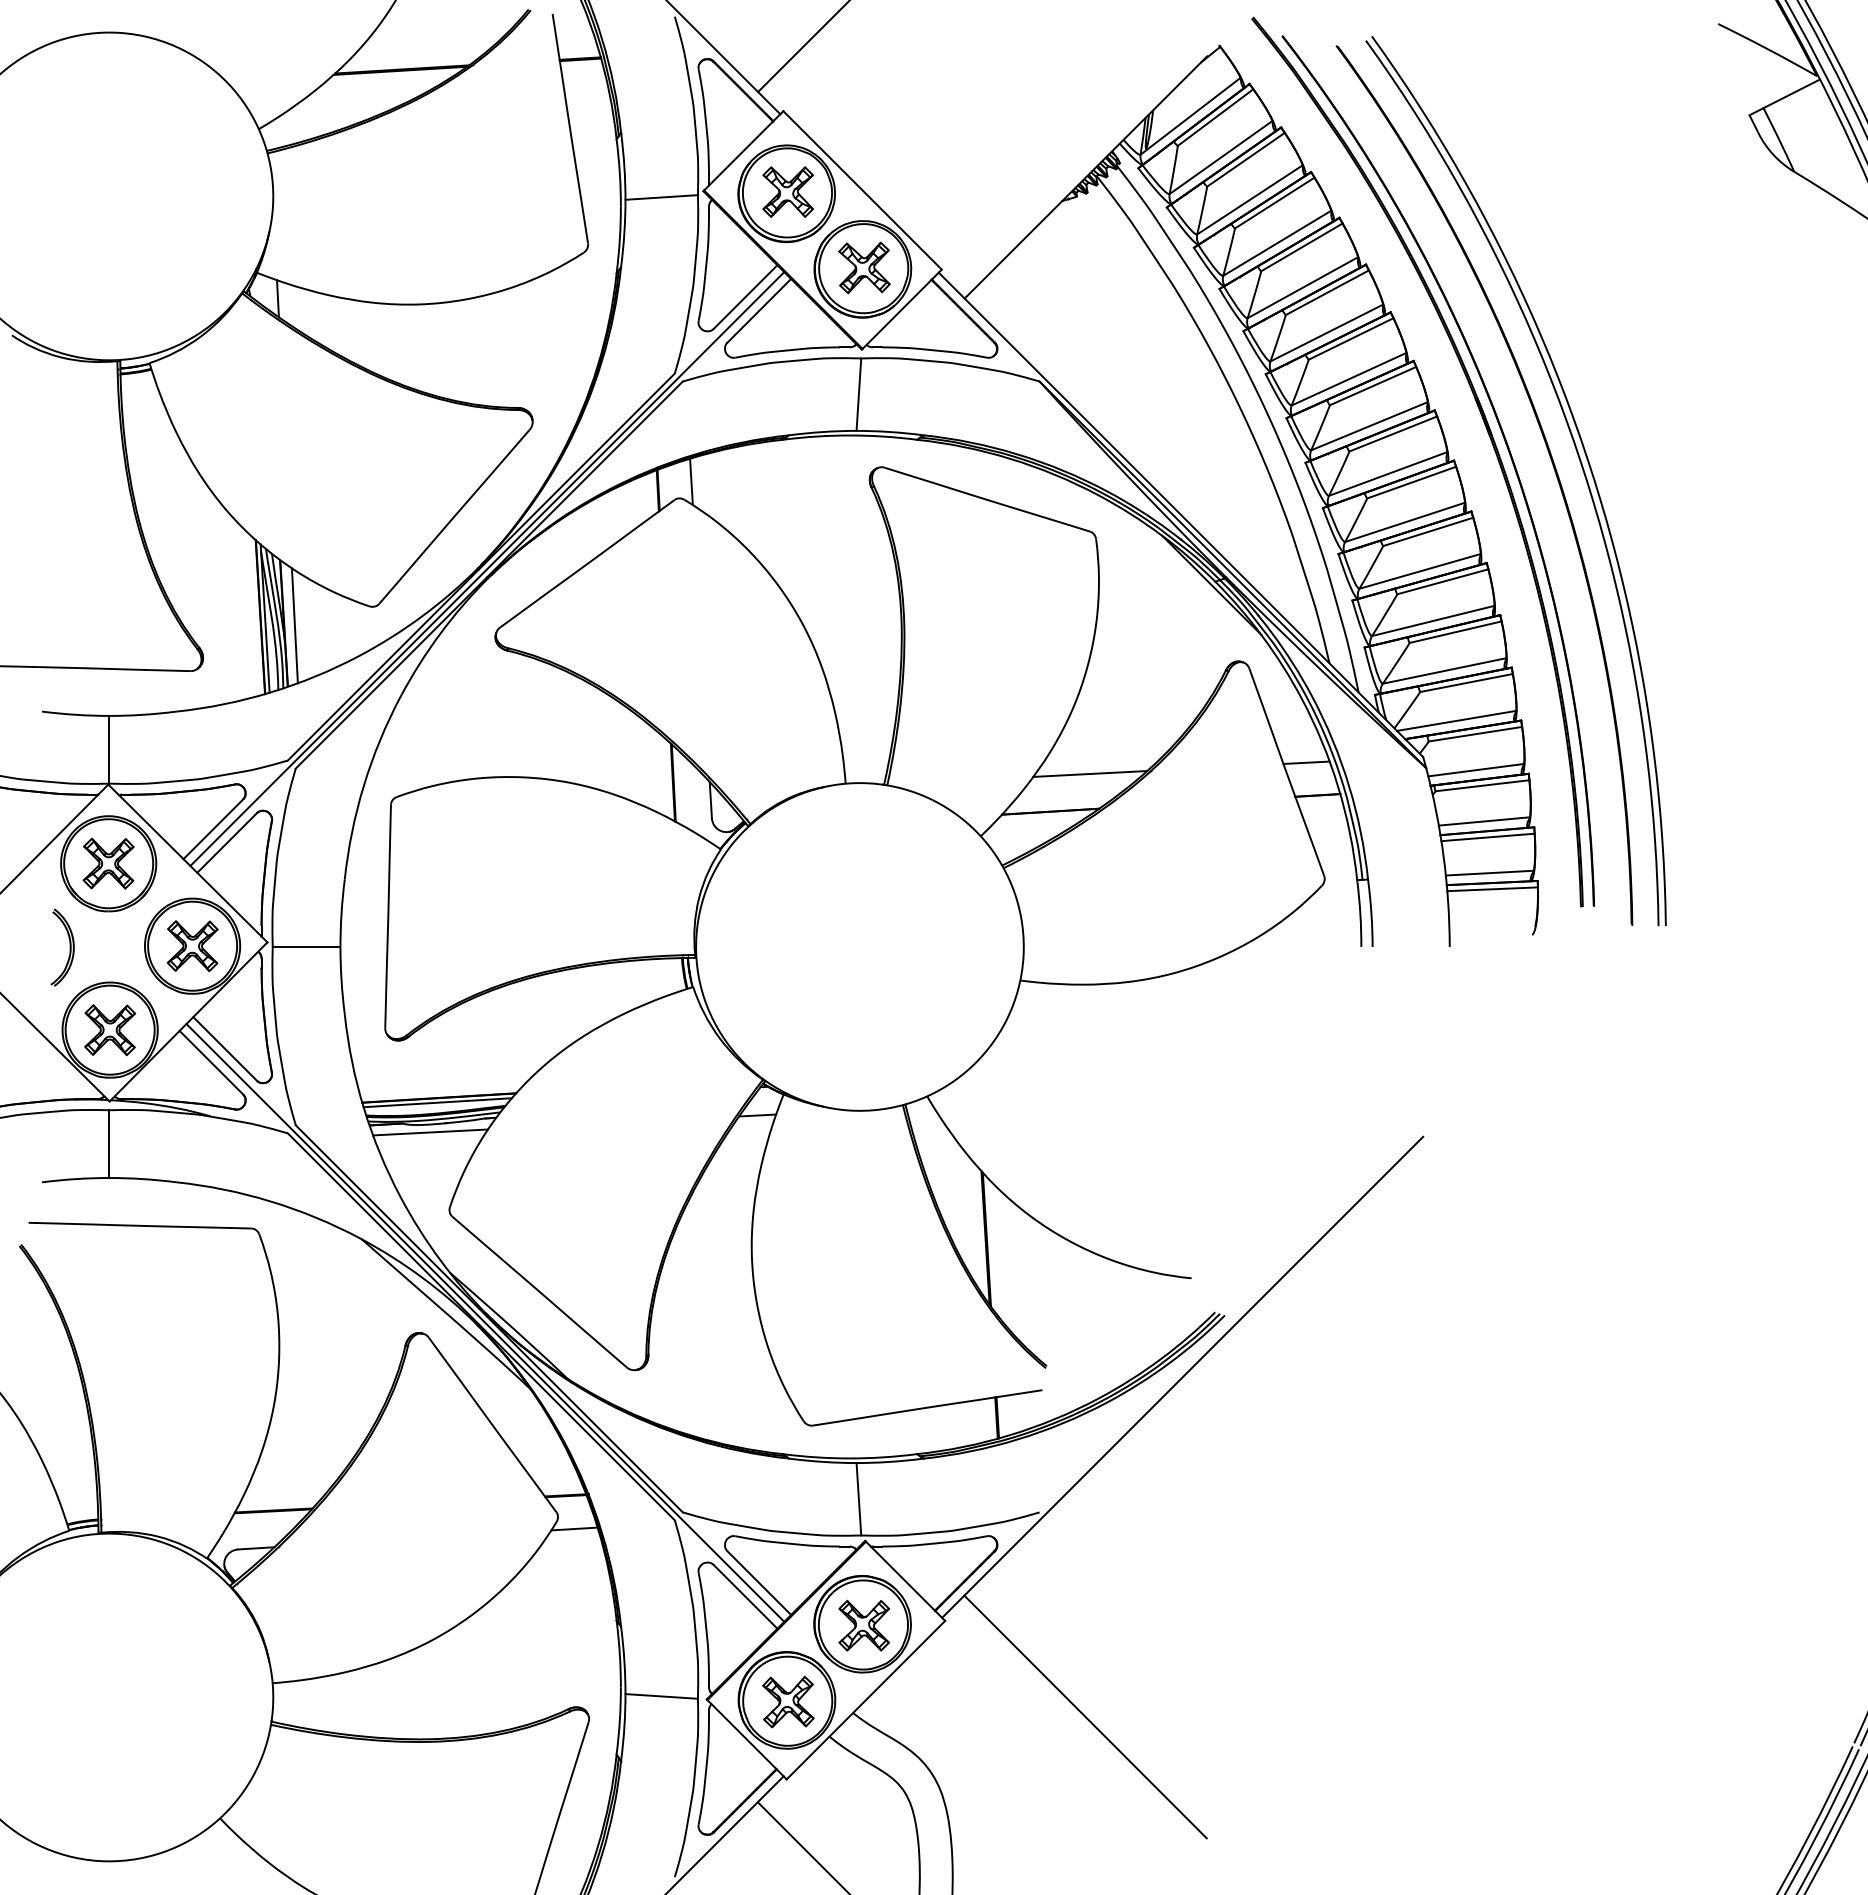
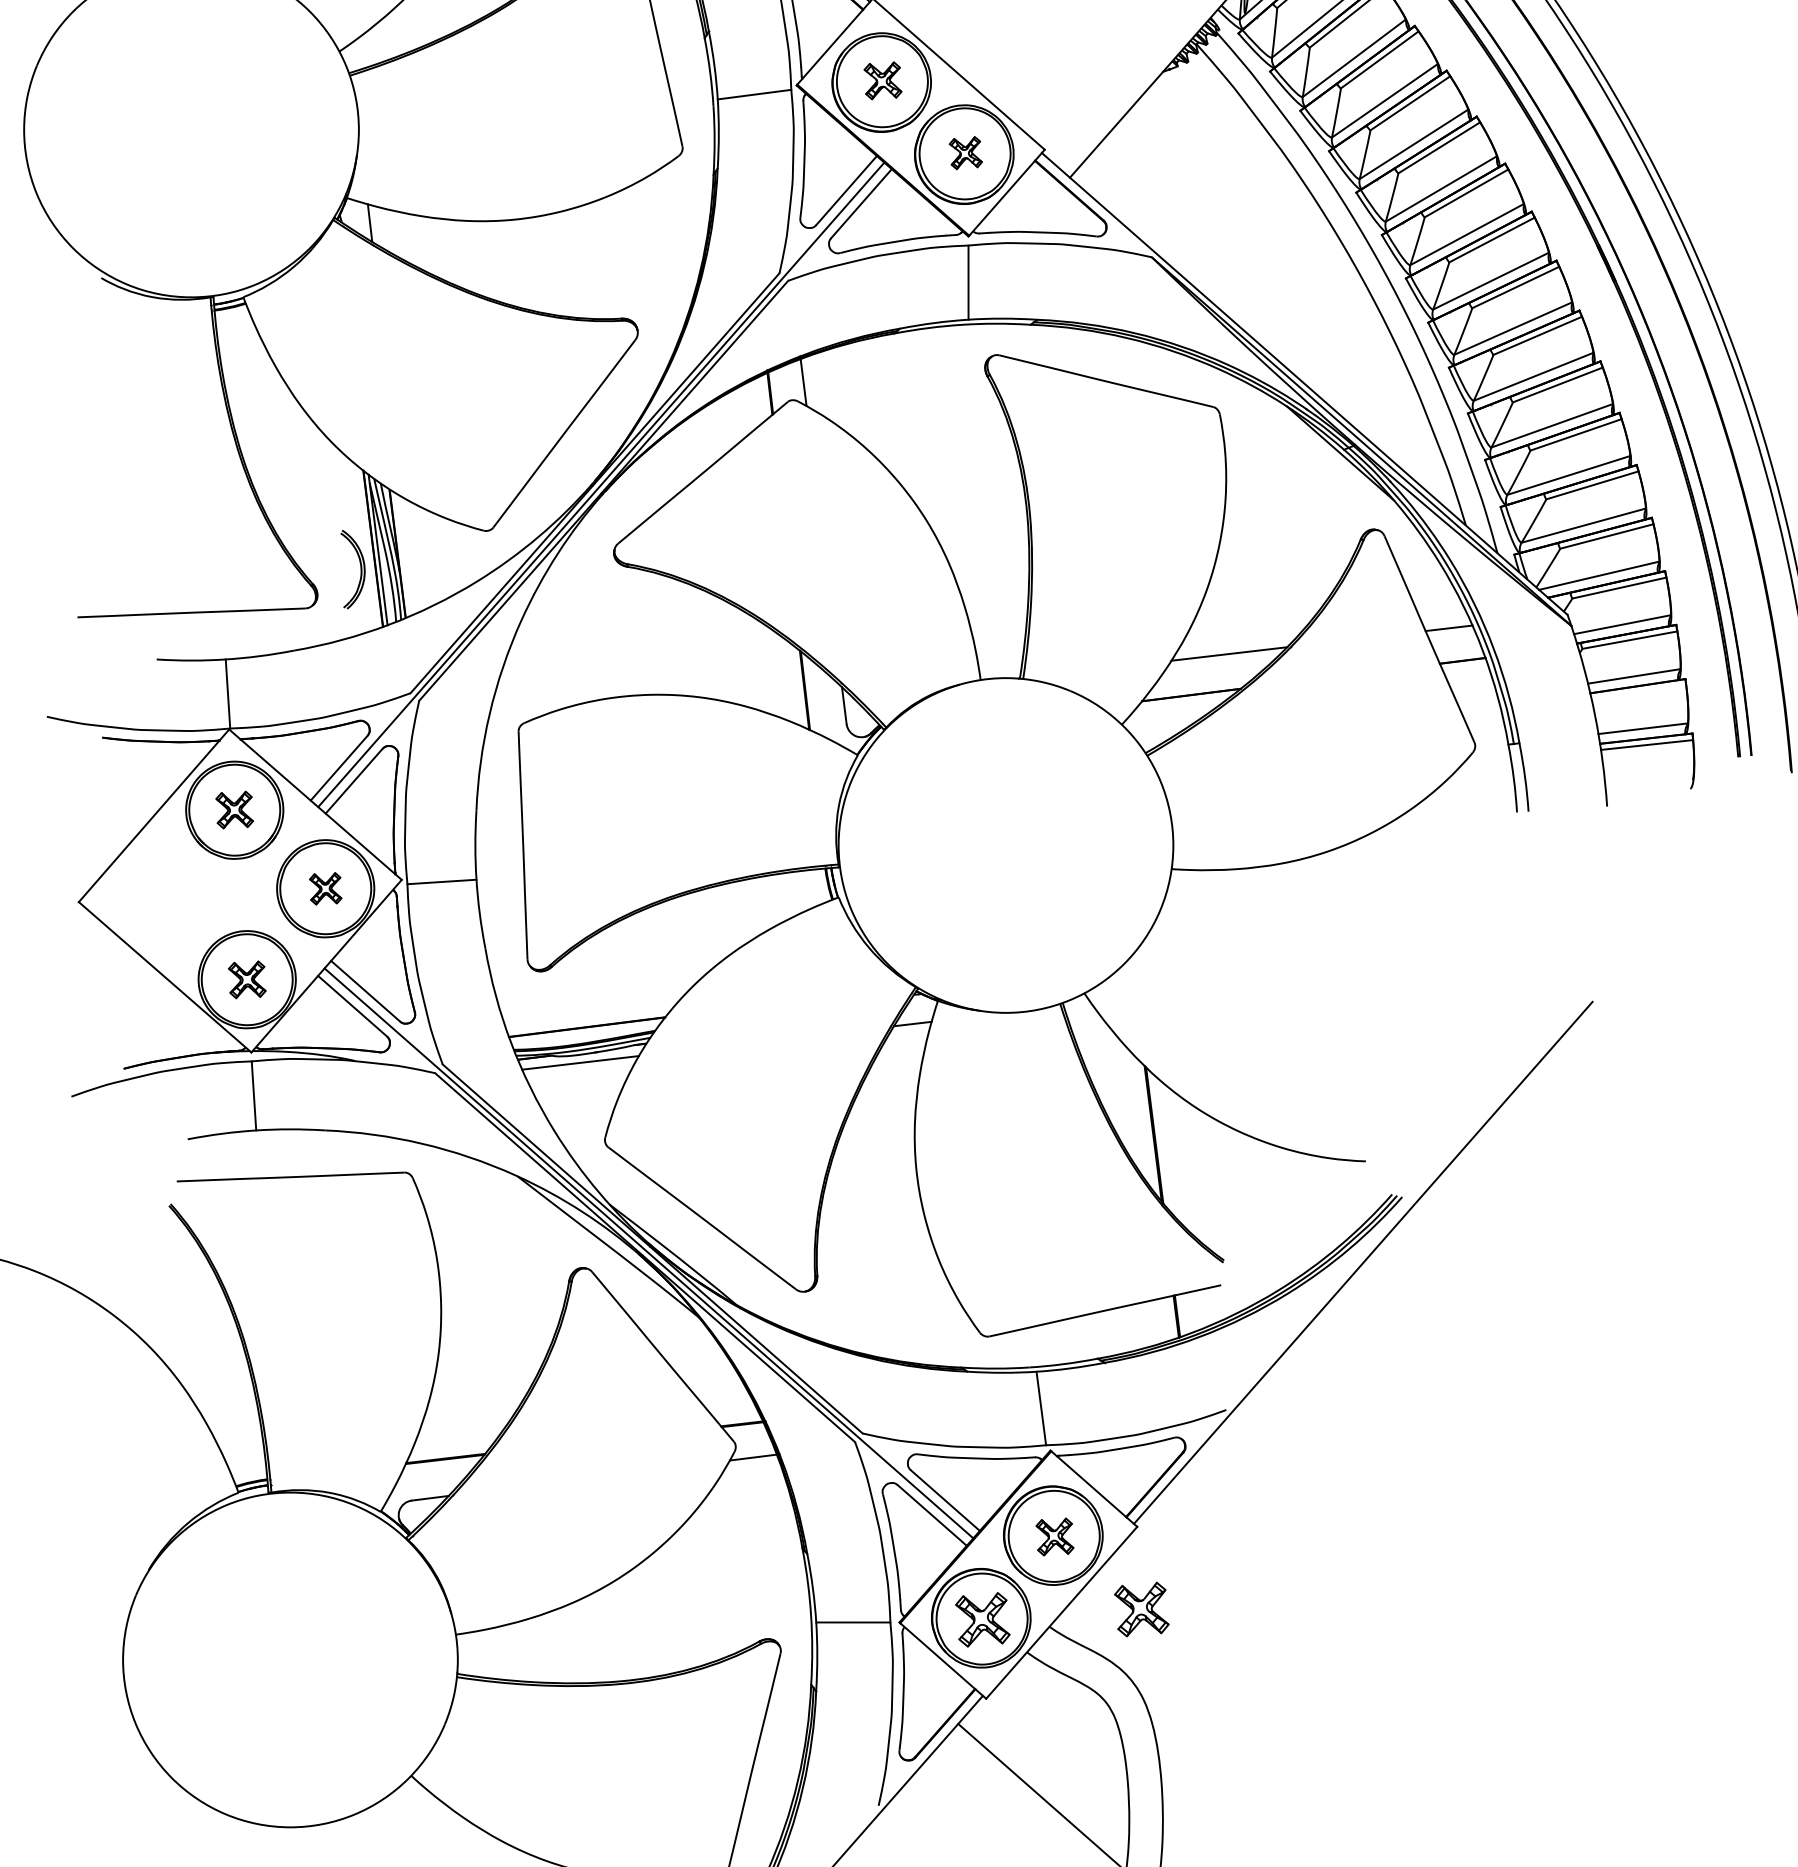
part: (787, 191) -> (882, 80), size x0.7
part: (864, 267) -> (965, 152), size x0.6
line: (294, 625) -> (408, 555), removed
line: (1487, 837) -> (1638, 692), removed
part: (108, 863) -> (234, 809), size x0.7
part: (192, 946) -> (325, 889), size x0.6
part: (69, 947) -> (360, 568), moved
part: (110, 1030) -> (247, 980), size x0.7
line: (437, 1102) -> (585, 1031), removed
part: (863, 1625) -> (1054, 1536), size x0.7
part: (944, 1701) -> (1141, 1609), added
line: (1085, 1716) -> (1286, 1615), removed

